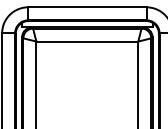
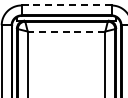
line: (88, 7) -> (67, 5), solid -> dashed
line: (87, 41) -> (66, 31), solid -> dashed

